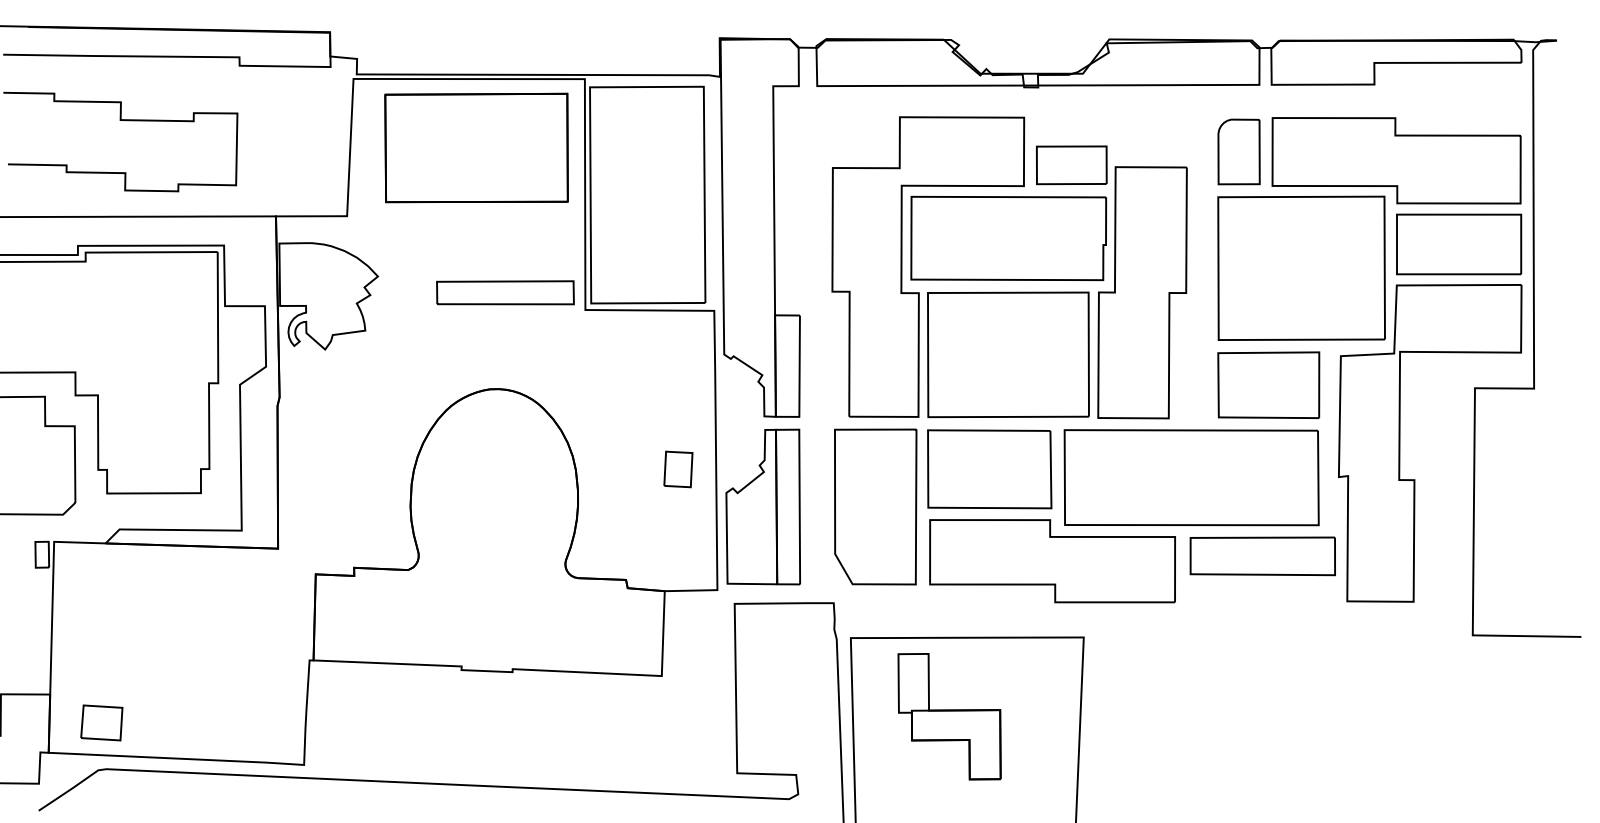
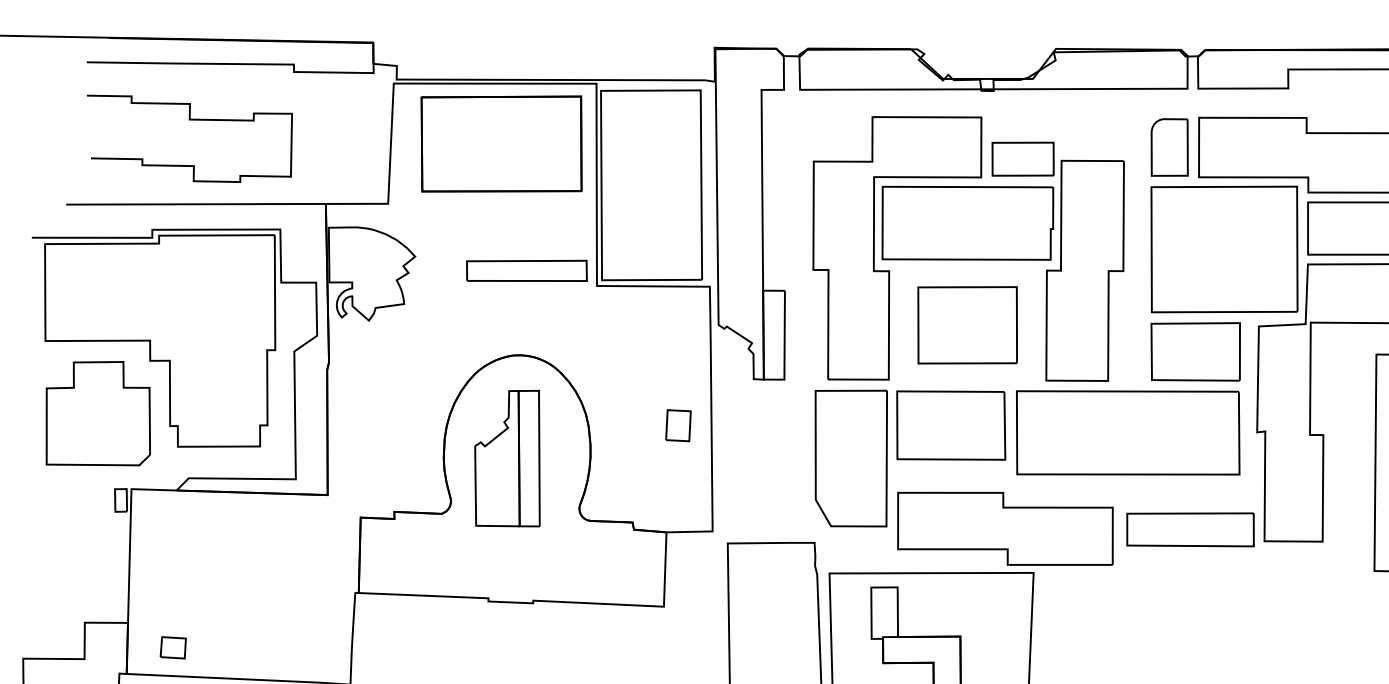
part: (1008, 354) -> (967, 324), size x0.7
part: (762, 506) -> (506, 458), moved
part: (1262, 556) -> (1190, 530), moved
part: (1052, 561) -> (1005, 529), moved
part: (101, 722) -> (172, 647), size x0.7

